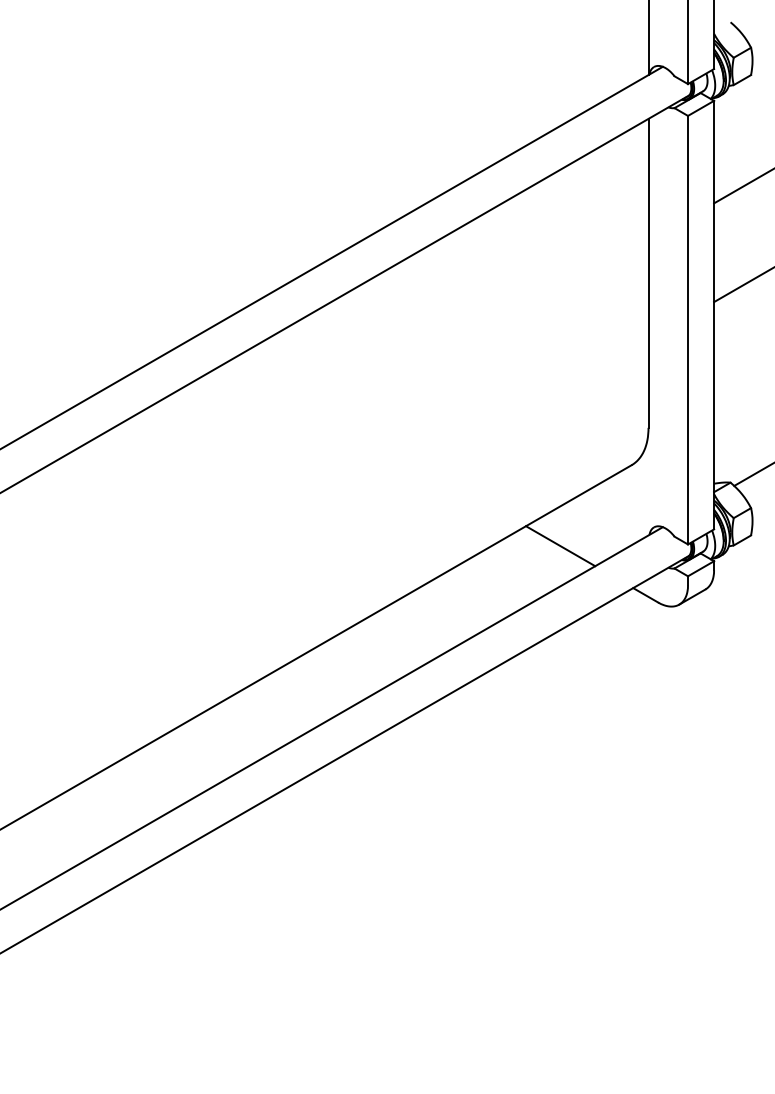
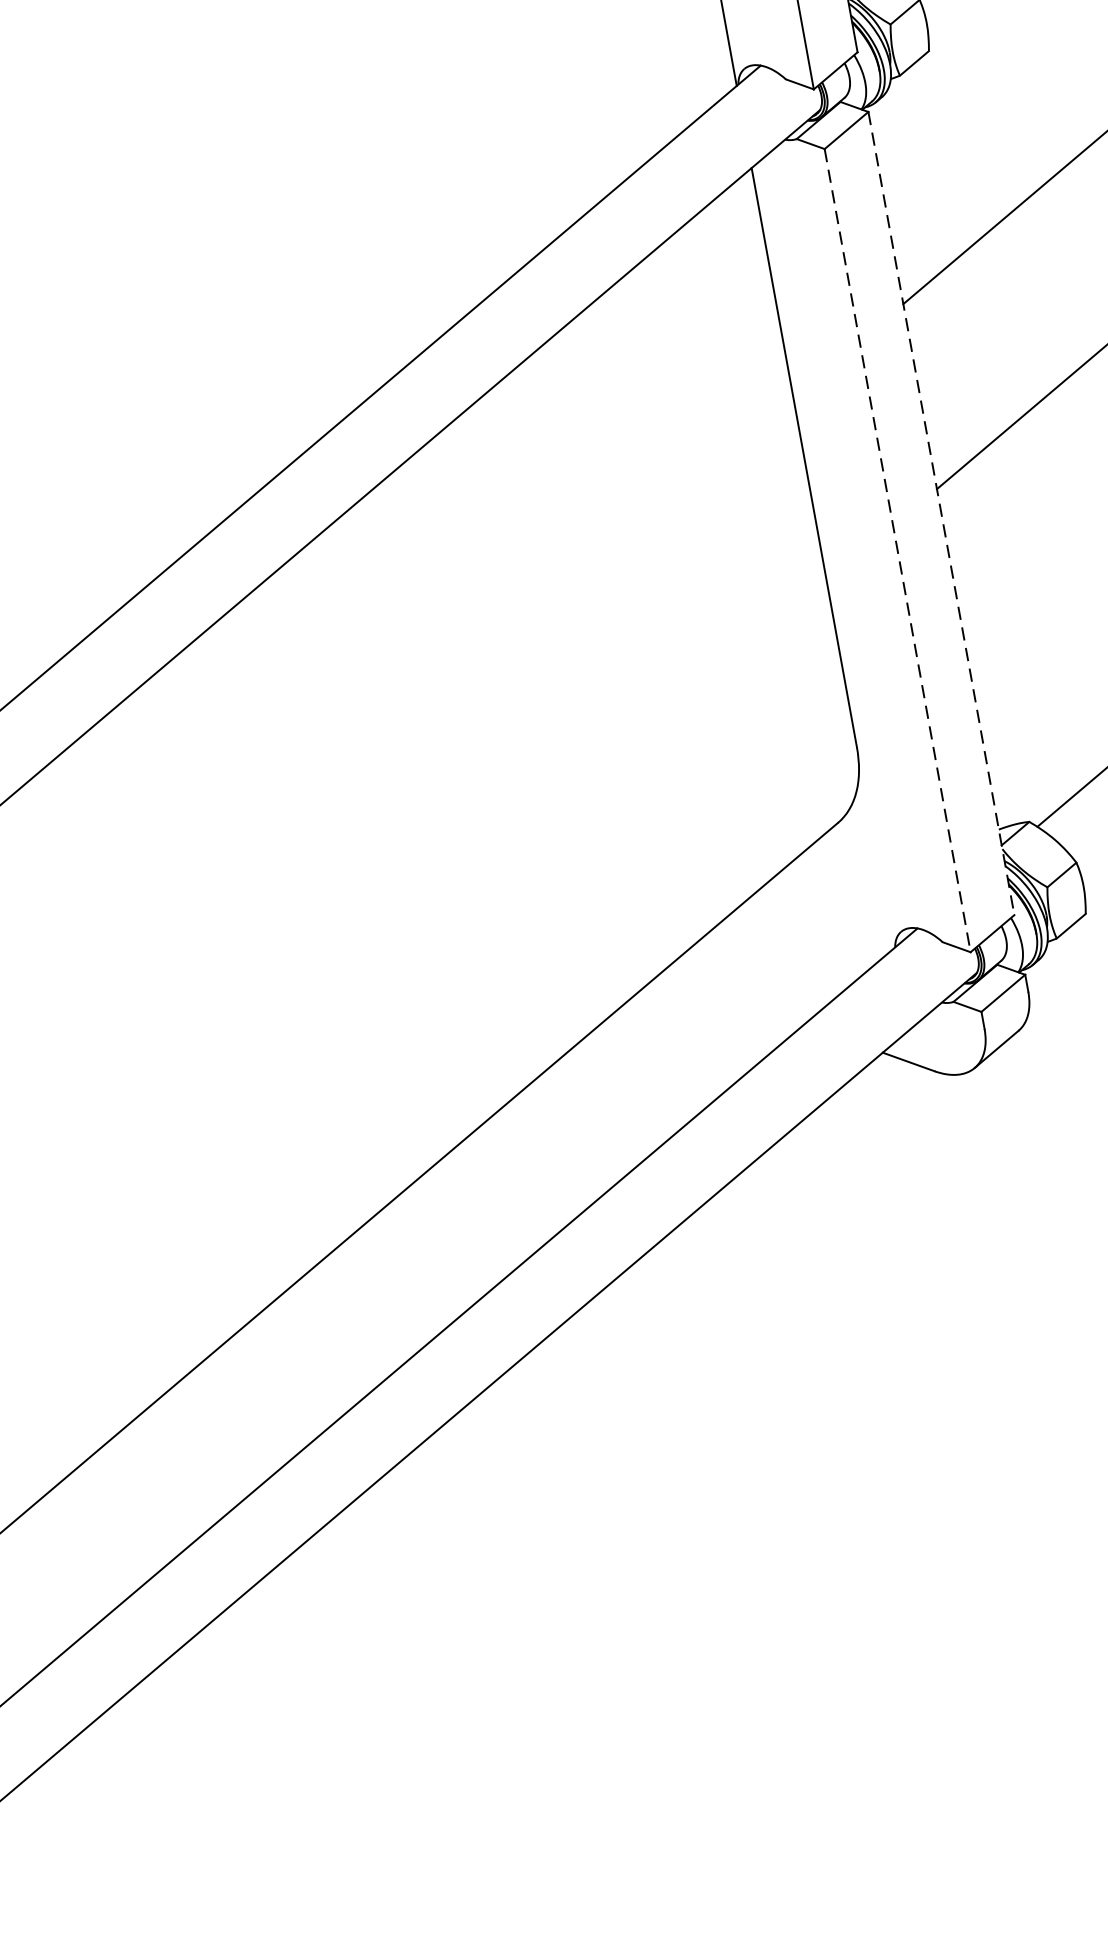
line: (714, 315) -> (942, 514), solid -> dashed
line: (688, 330) -> (898, 551), solid -> dashed
line: (560, 546) -> (732, 999), removed

